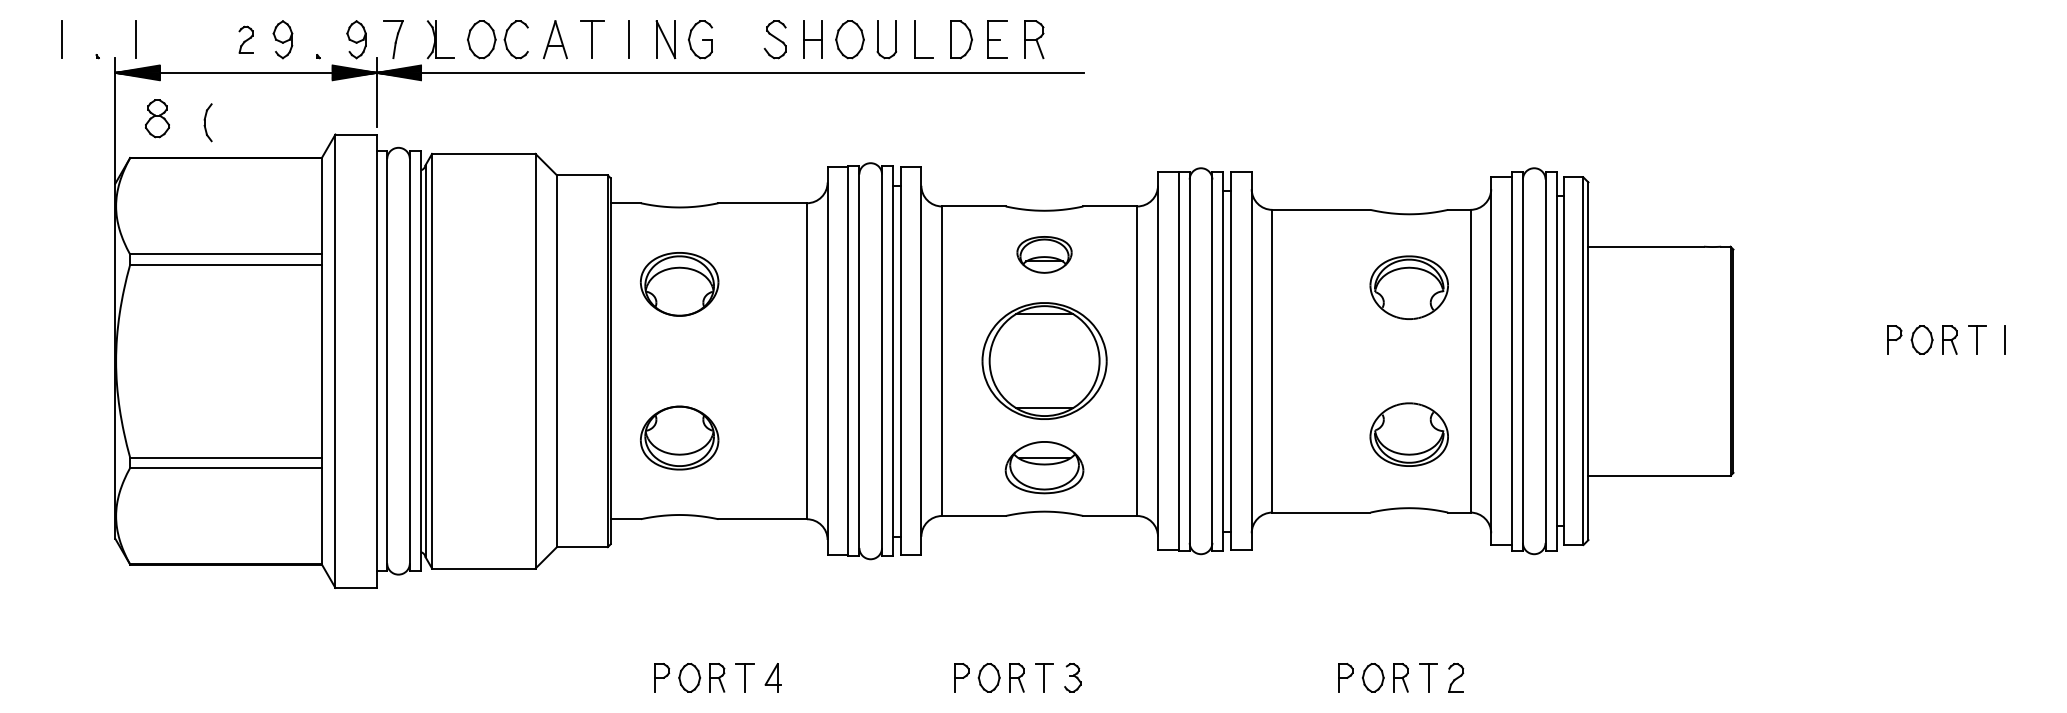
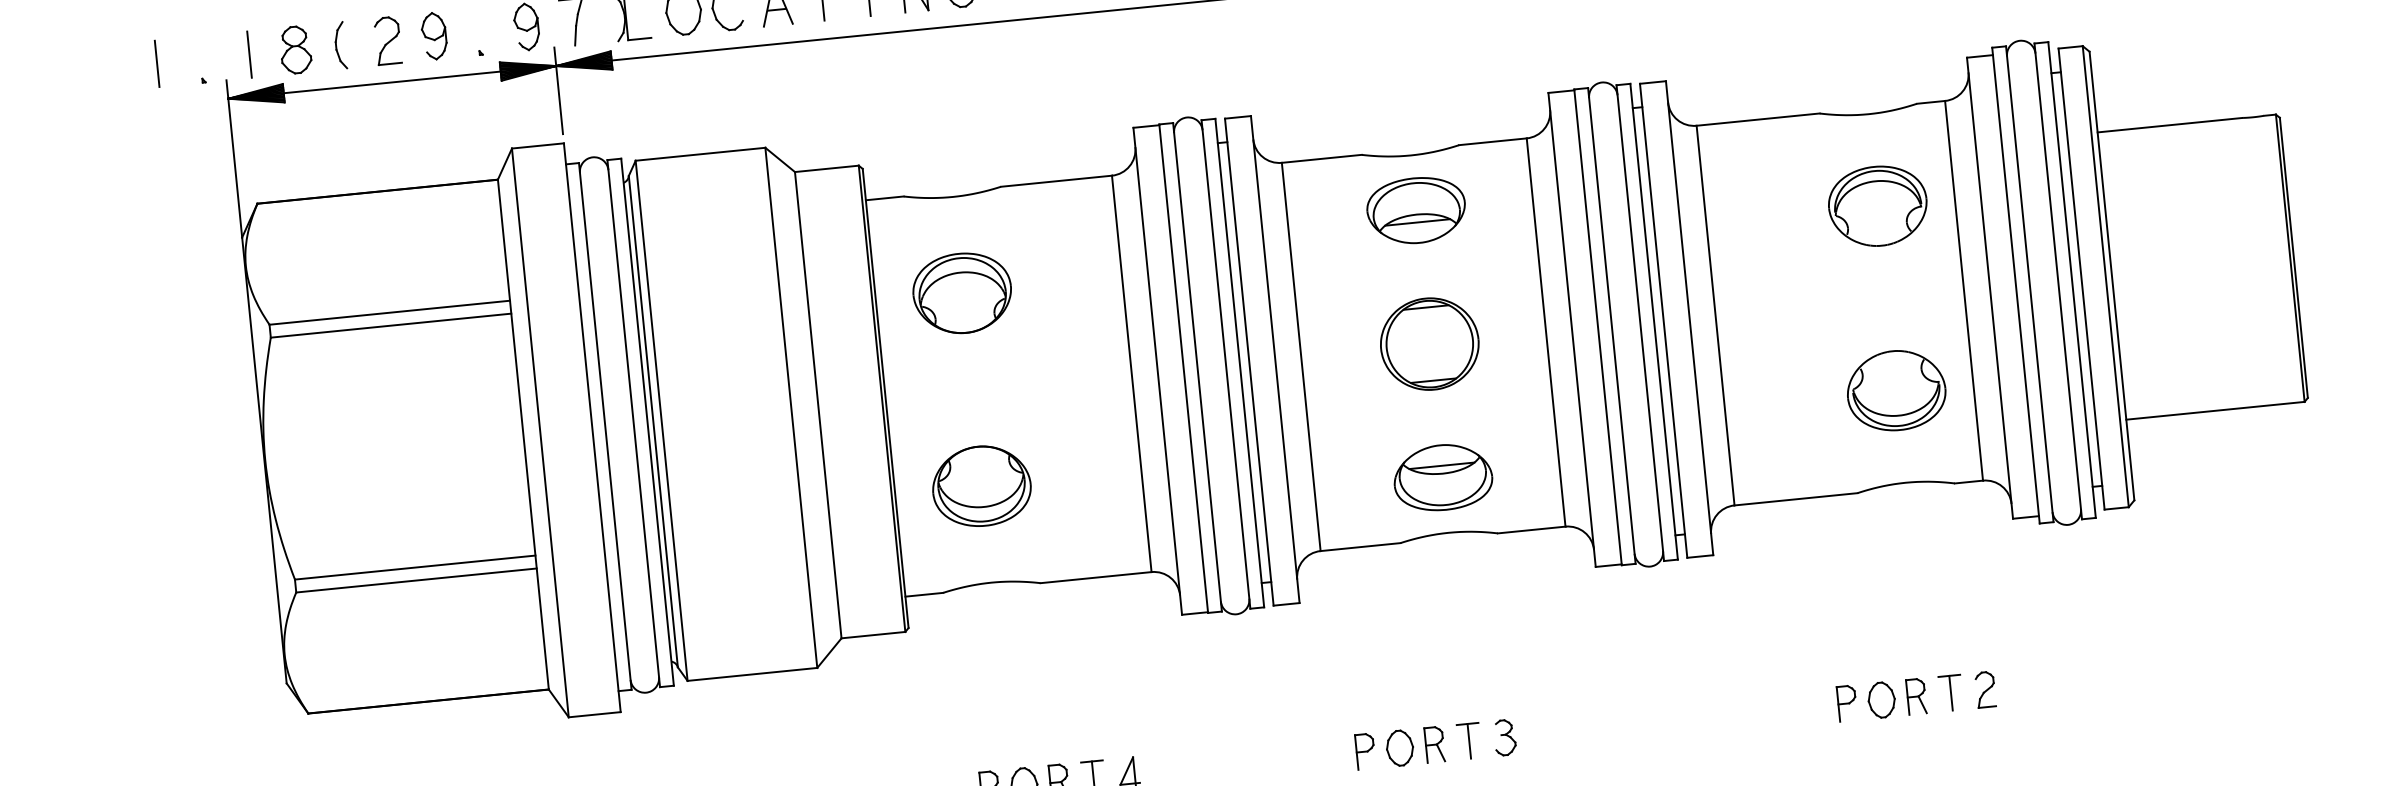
part: (245, 39) -> (387, 40), size x1.43
part: (157, 118) -> (295, 49), moved
part: (207, 122) -> (339, 45), moved
part: (1044, 254) -> (1416, 210), size x1.43
part: (1044, 361) -> (1429, 344), size x0.62

